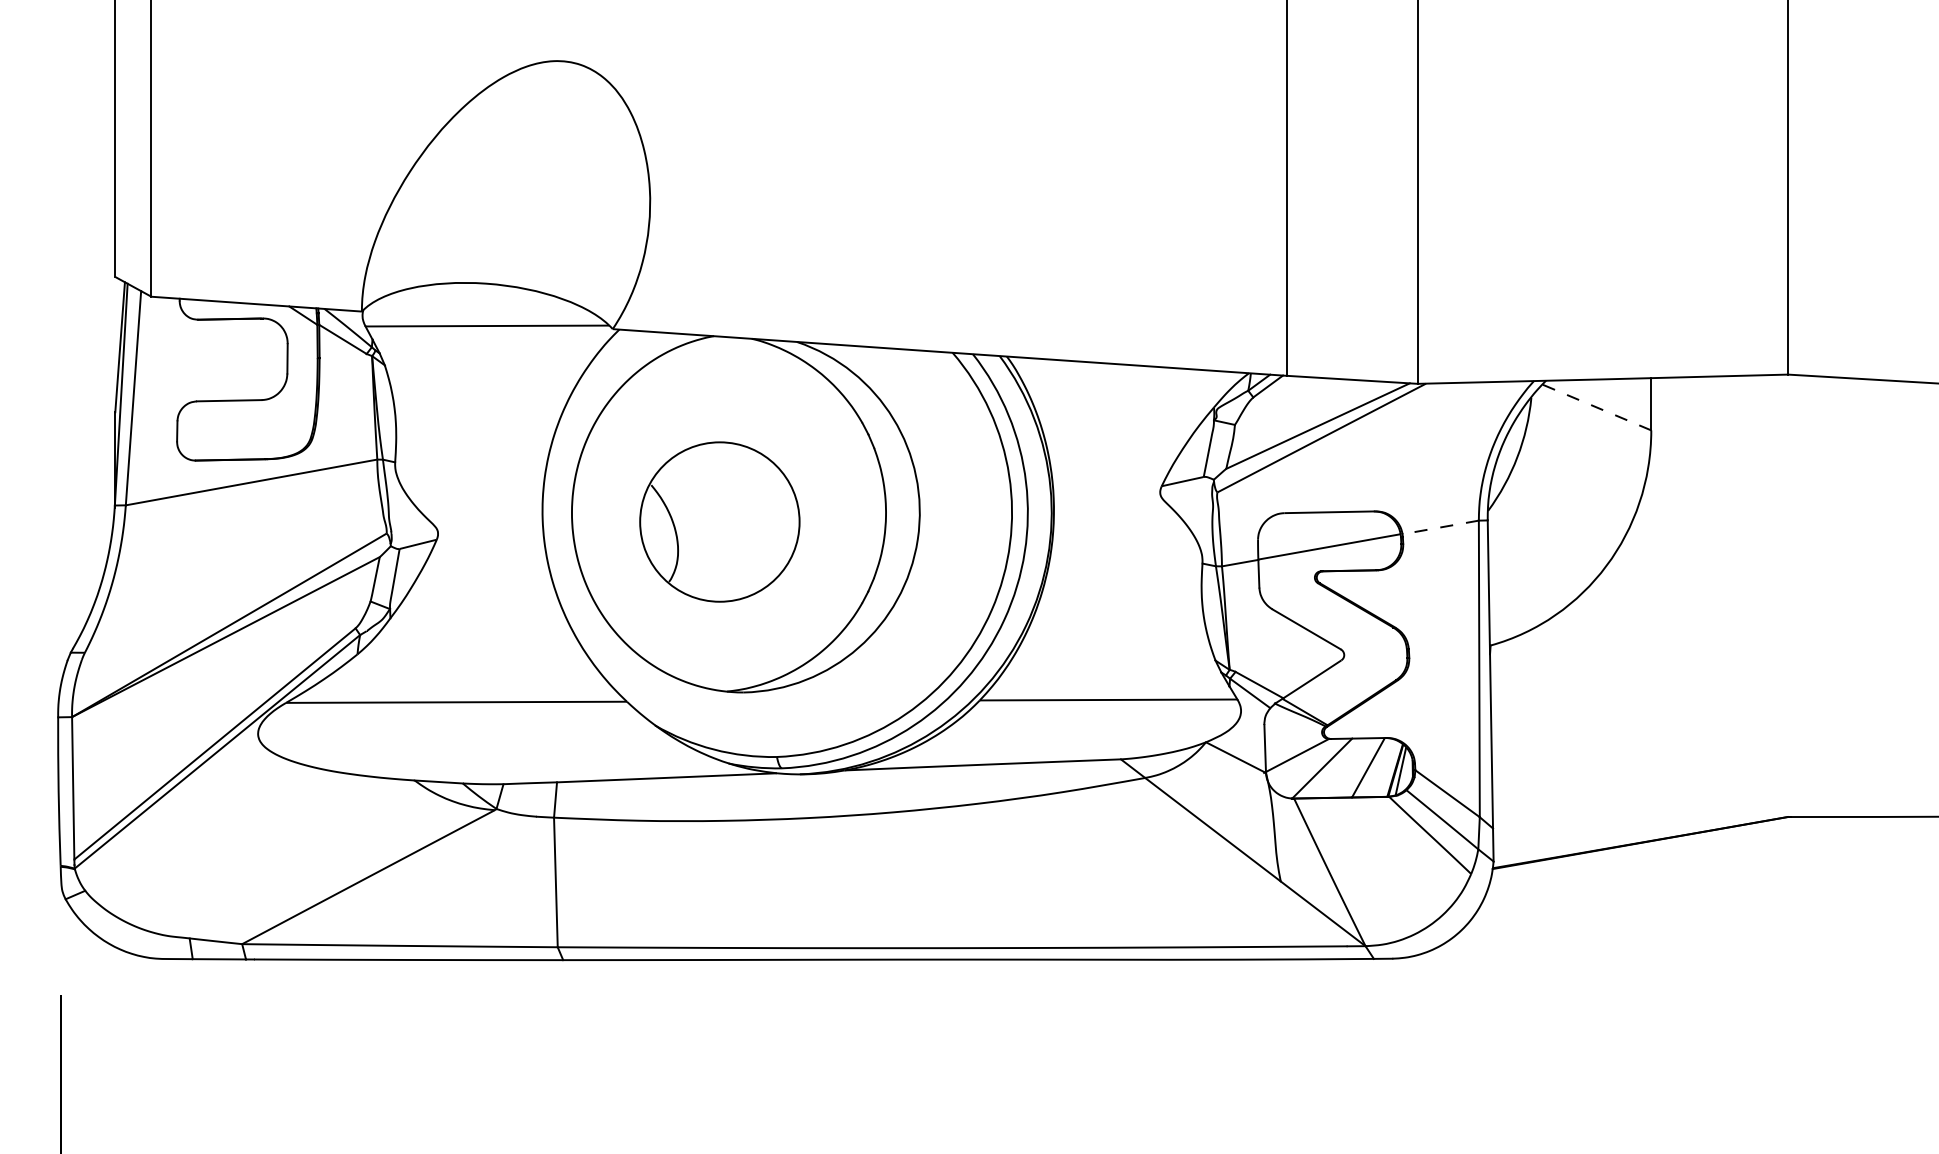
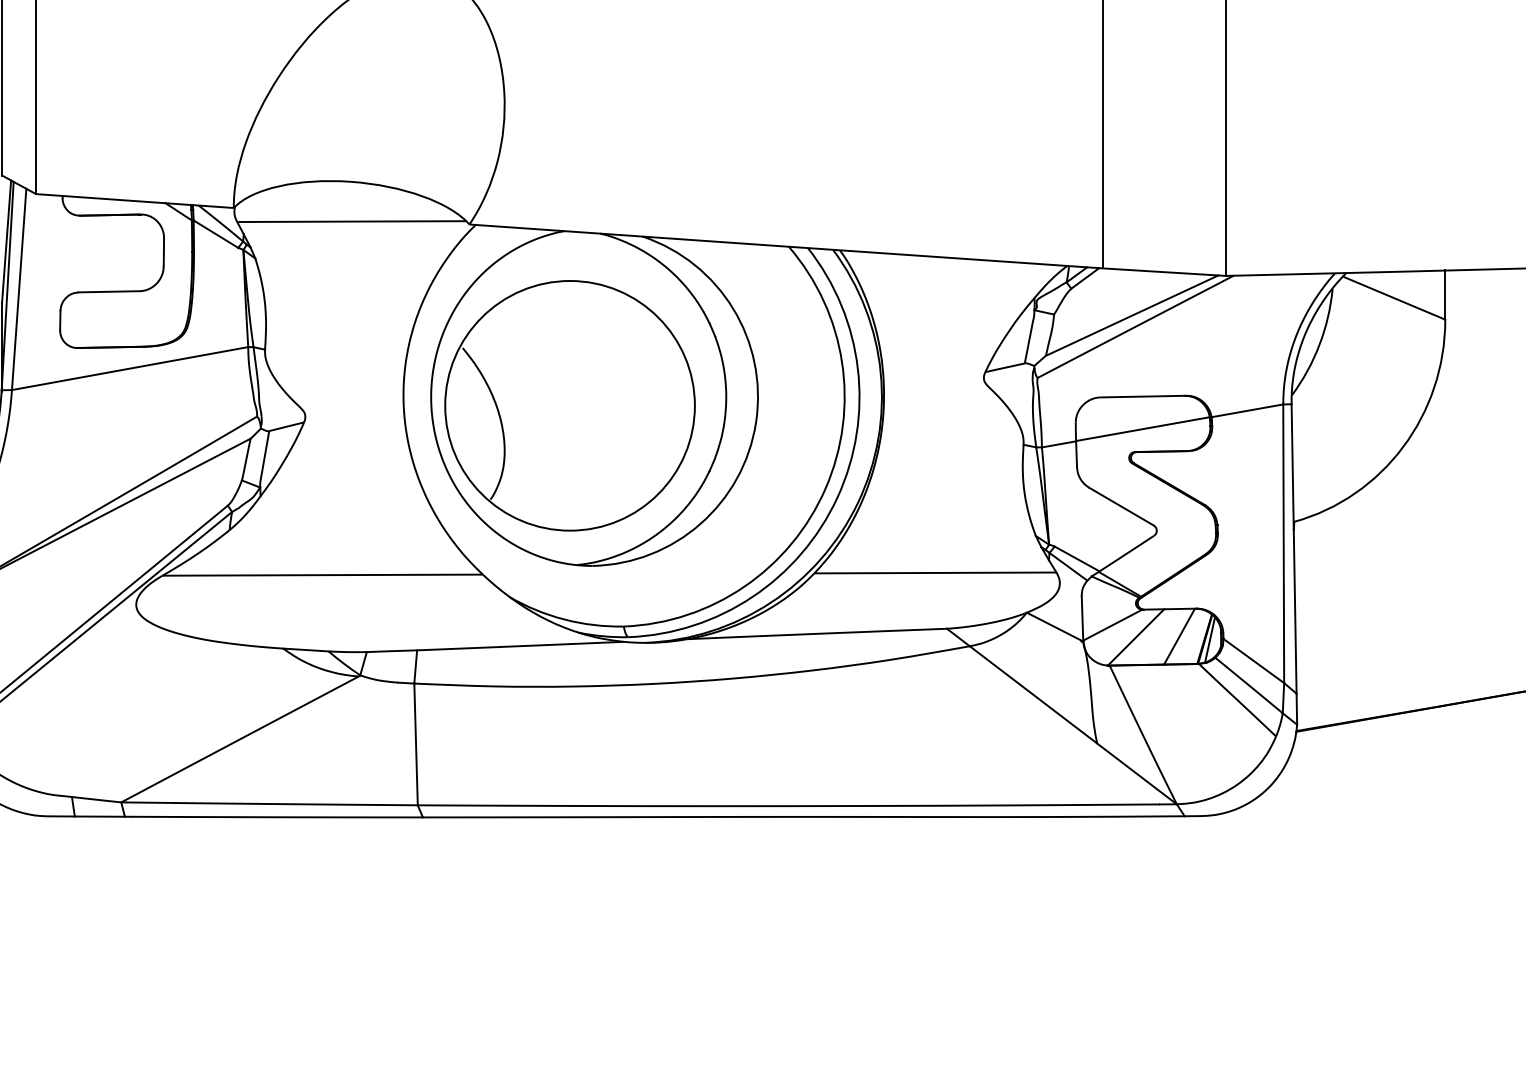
line: (1596, 407) -> (1393, 298), dashed -> solid
part: (719, 521) -> (569, 405), size x1.67
line: (1440, 527) -> (1247, 410), dashed -> solid

